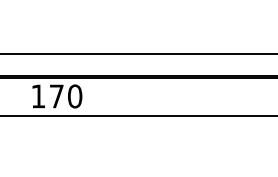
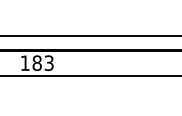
text: (64, 96) -> (42, 63), 170 -> 183

